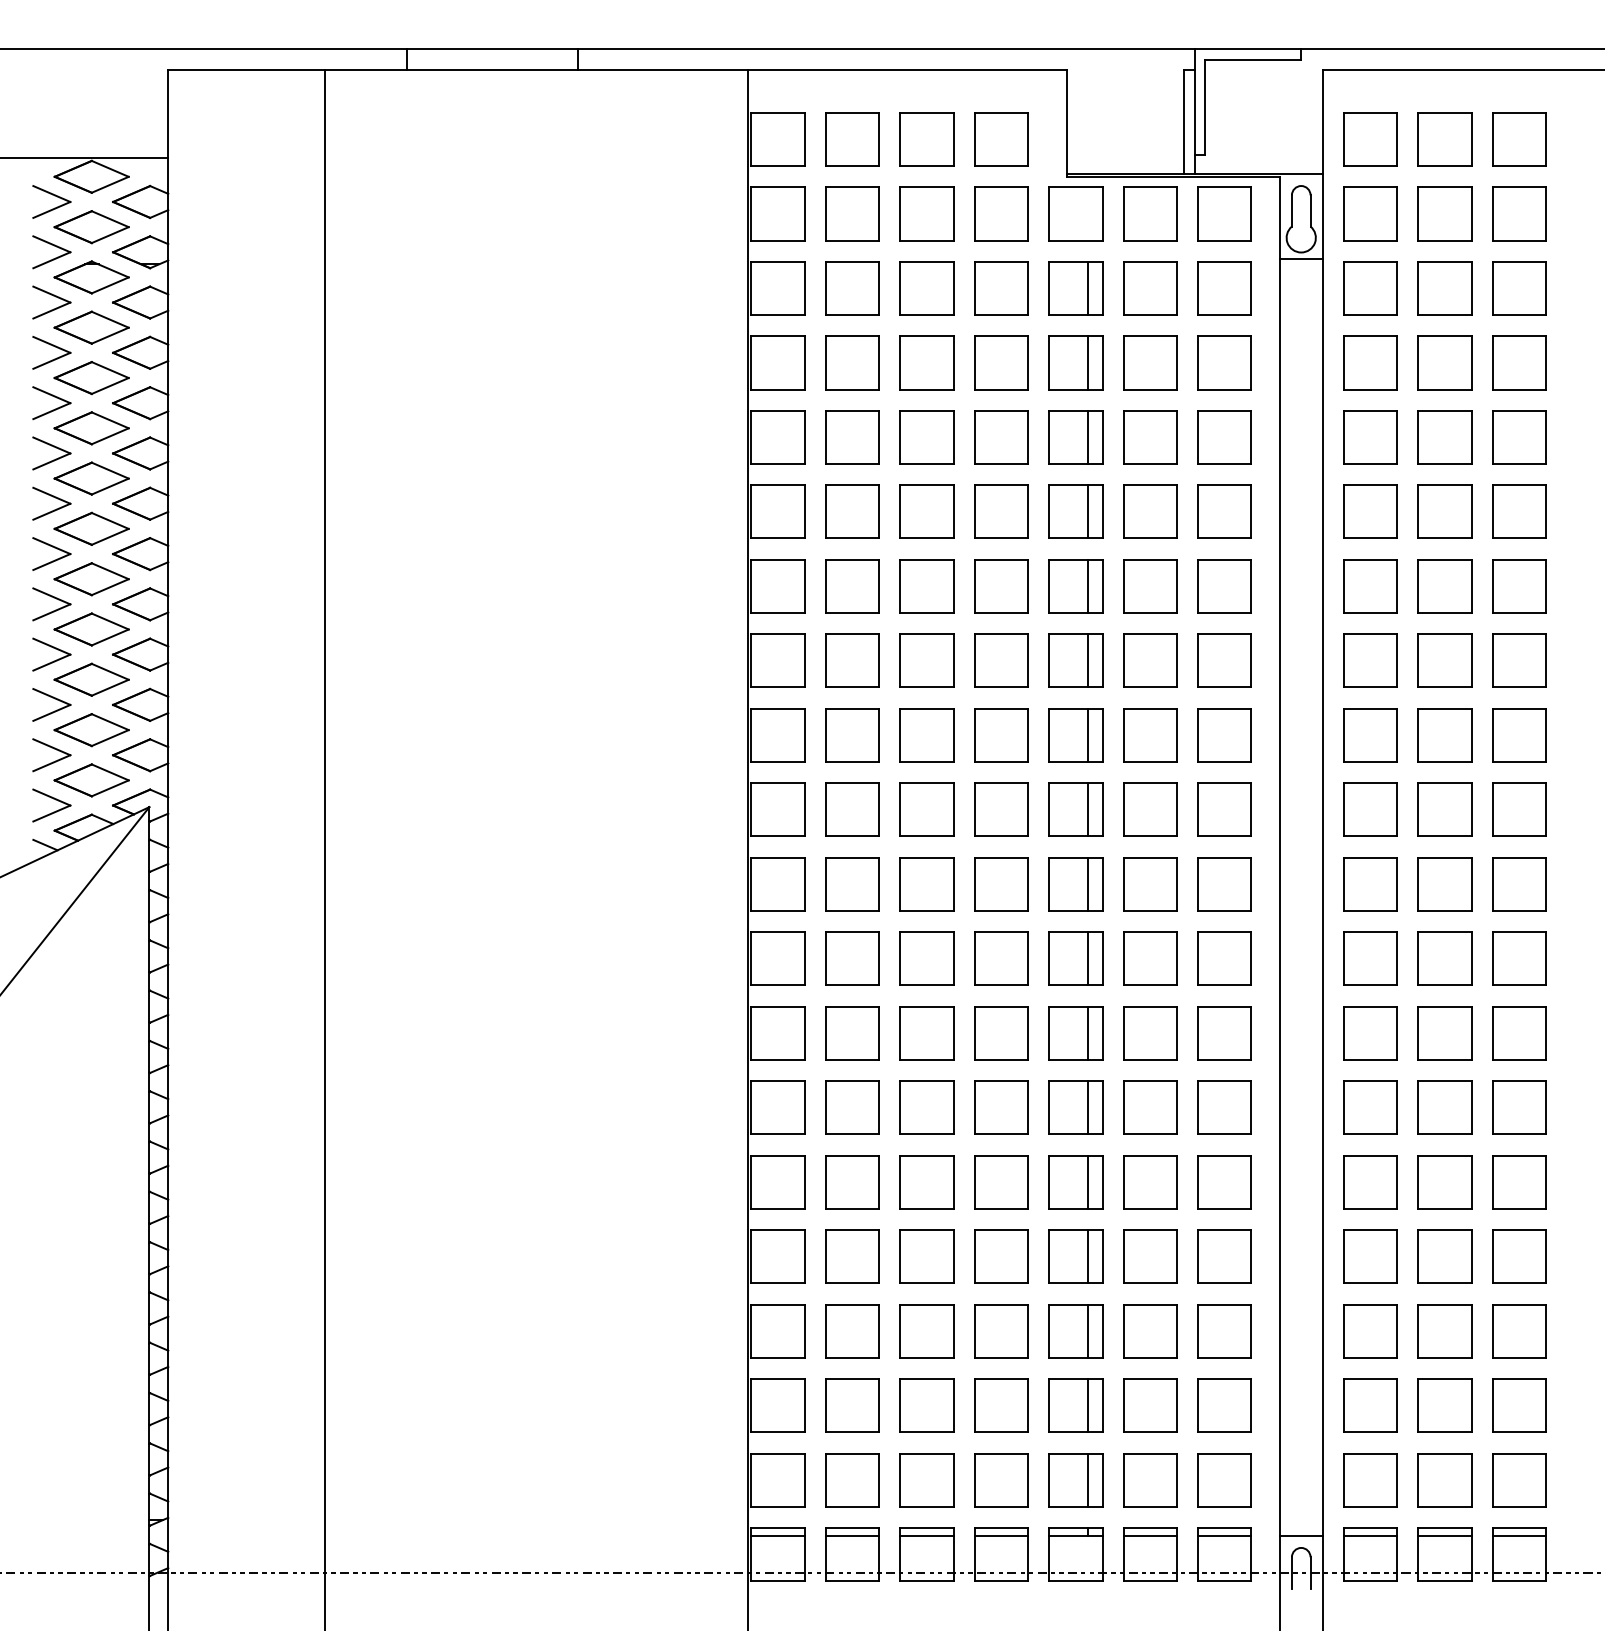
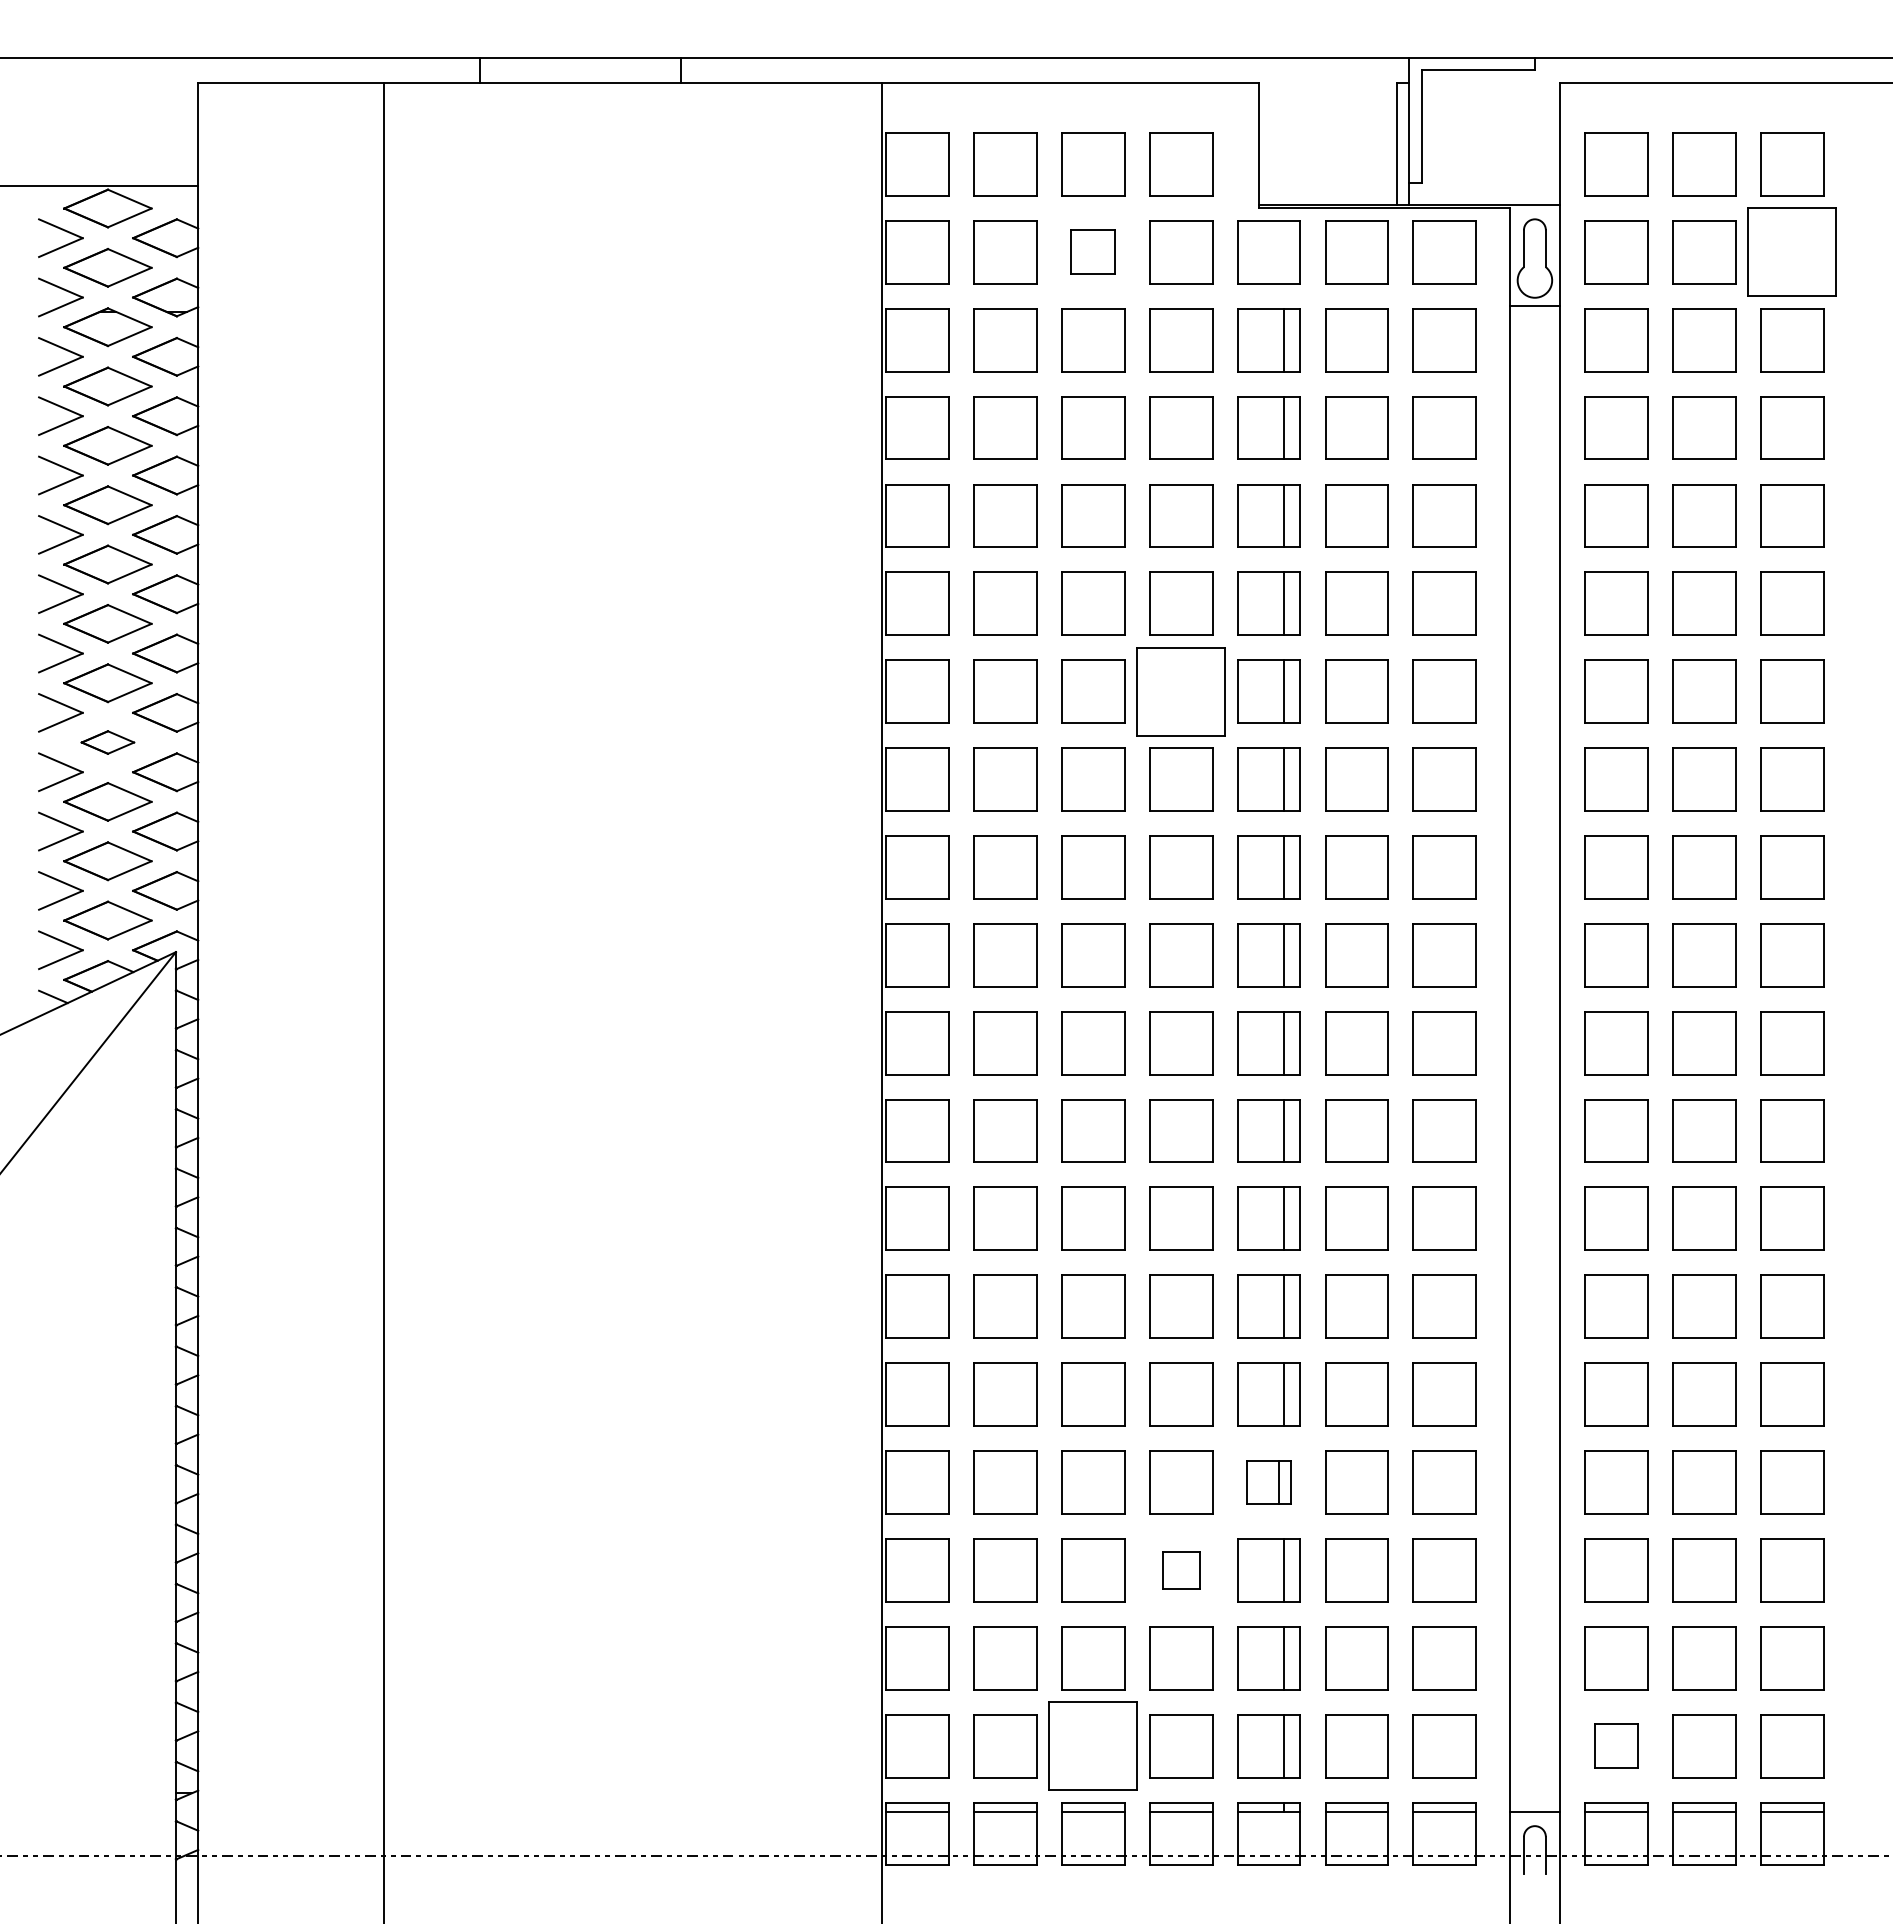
part: (927, 214) -> (1093, 252), size x0.7
part: (1519, 214) -> (1792, 252), size x1.4
part: (1001, 586) -> (1181, 691), size x1.4
part: (91, 629) -> (107, 742), size x0.6
part: (1075, 1256) -> (1268, 1482), size x0.7
part: (1001, 1331) -> (1181, 1570), size x0.6
part: (927, 1480) -> (1093, 1746), size x1.4
part: (1370, 1480) -> (1616, 1746), size x0.7

